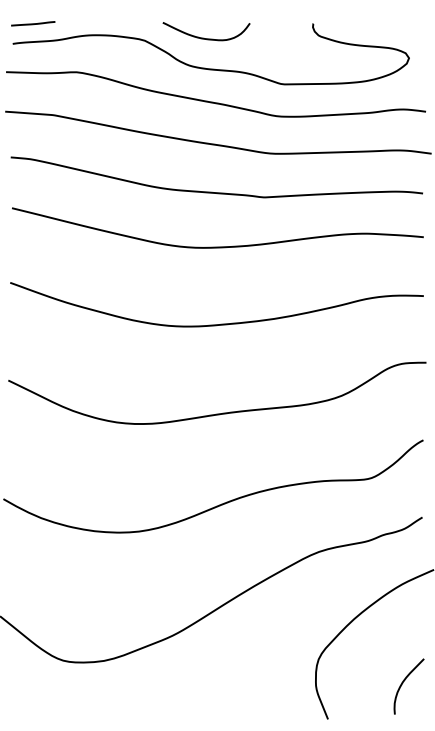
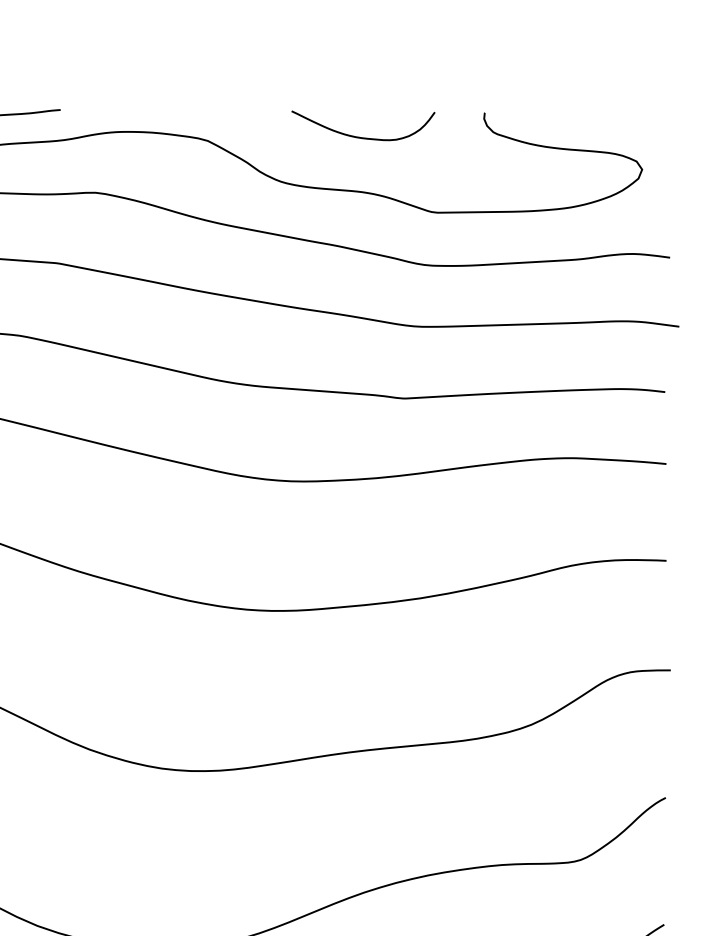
curve: (203, 37) -> (358, 135), moved

